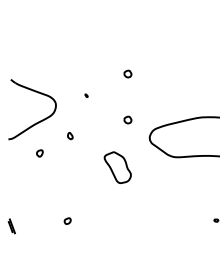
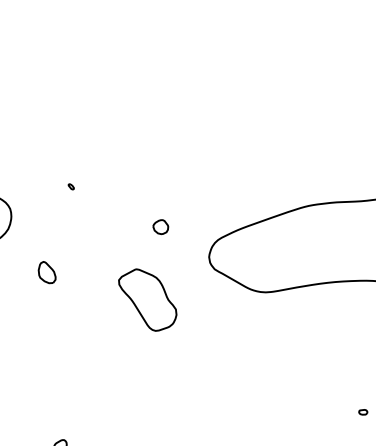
part: (127, 73) -> (149, 132), removed
part: (70, 135) -> (47, 271), size x1.67
part: (117, 167) -> (147, 299), moved

